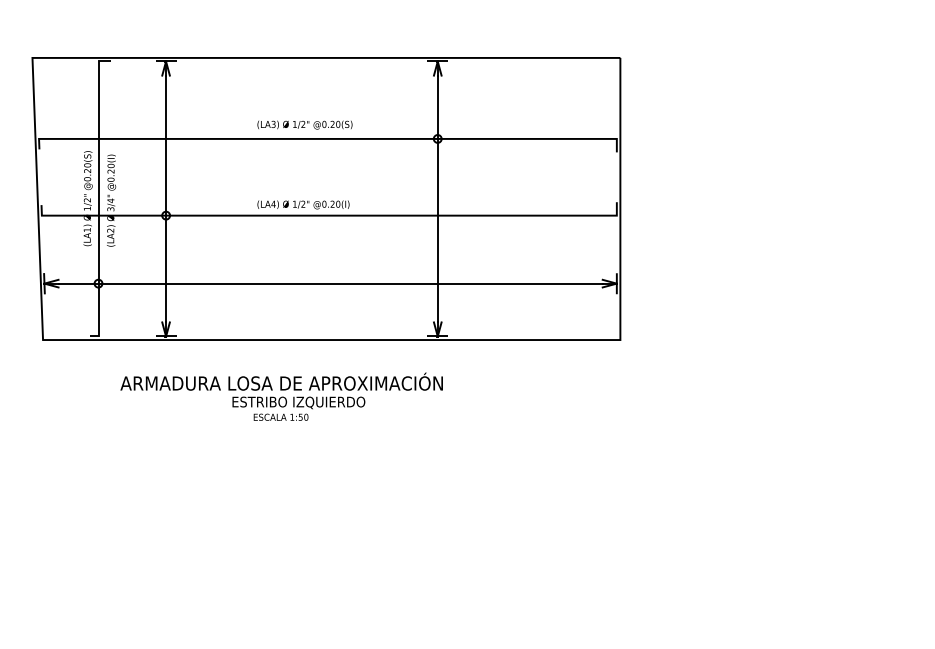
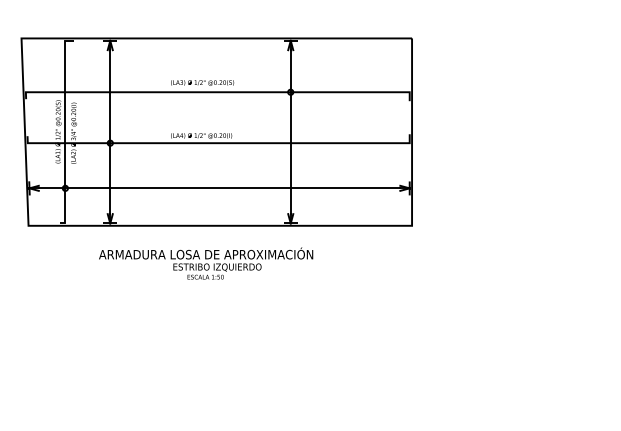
text: (282, 396) -> (206, 263), moved

